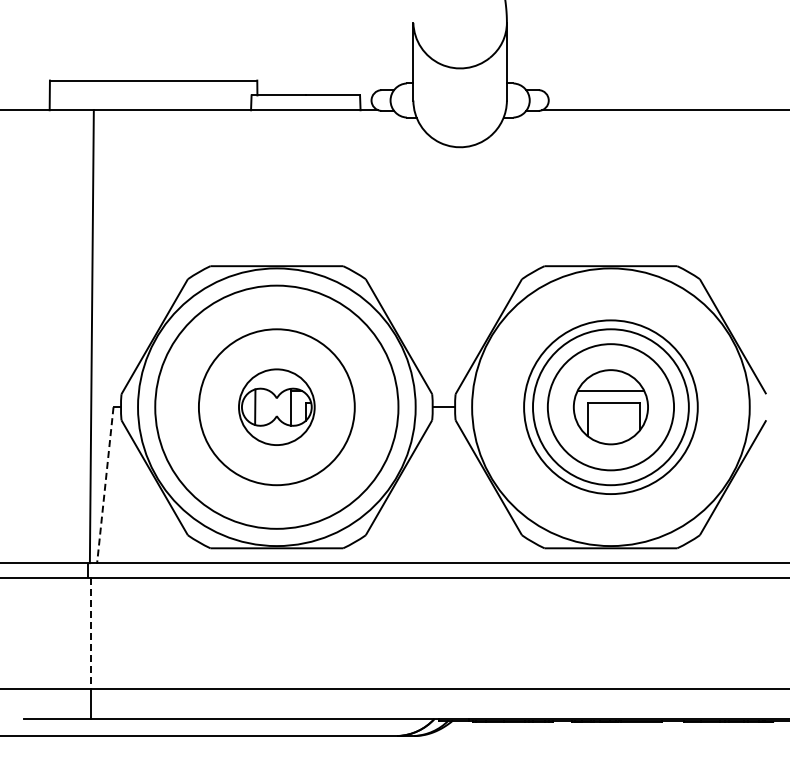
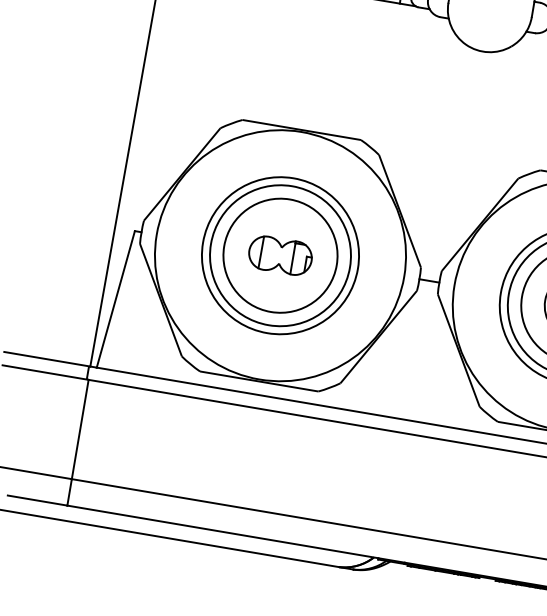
circle: (276, 407) -> (280, 255), size x0.71
circle: (276, 407) -> (280, 255), size x1.67
line: (105, 485) -> (115, 299), dashed -> solid
line: (90, 633) -> (80, 429), dashed -> solid

